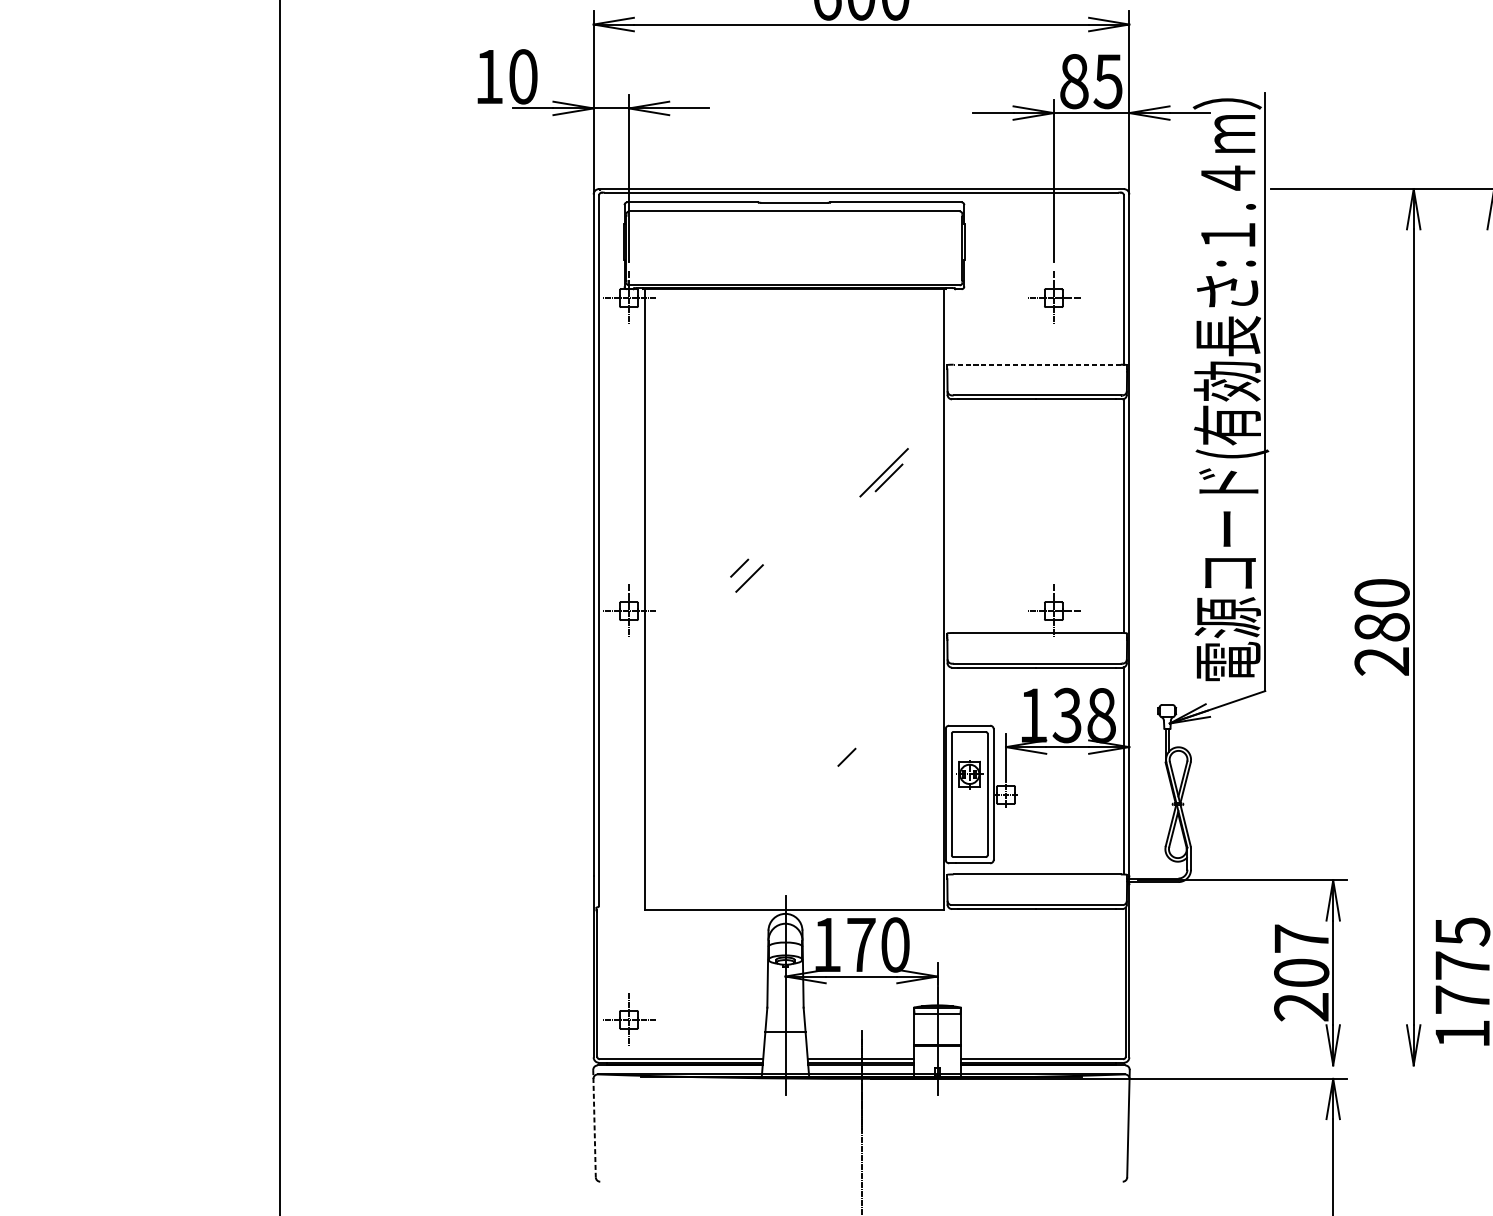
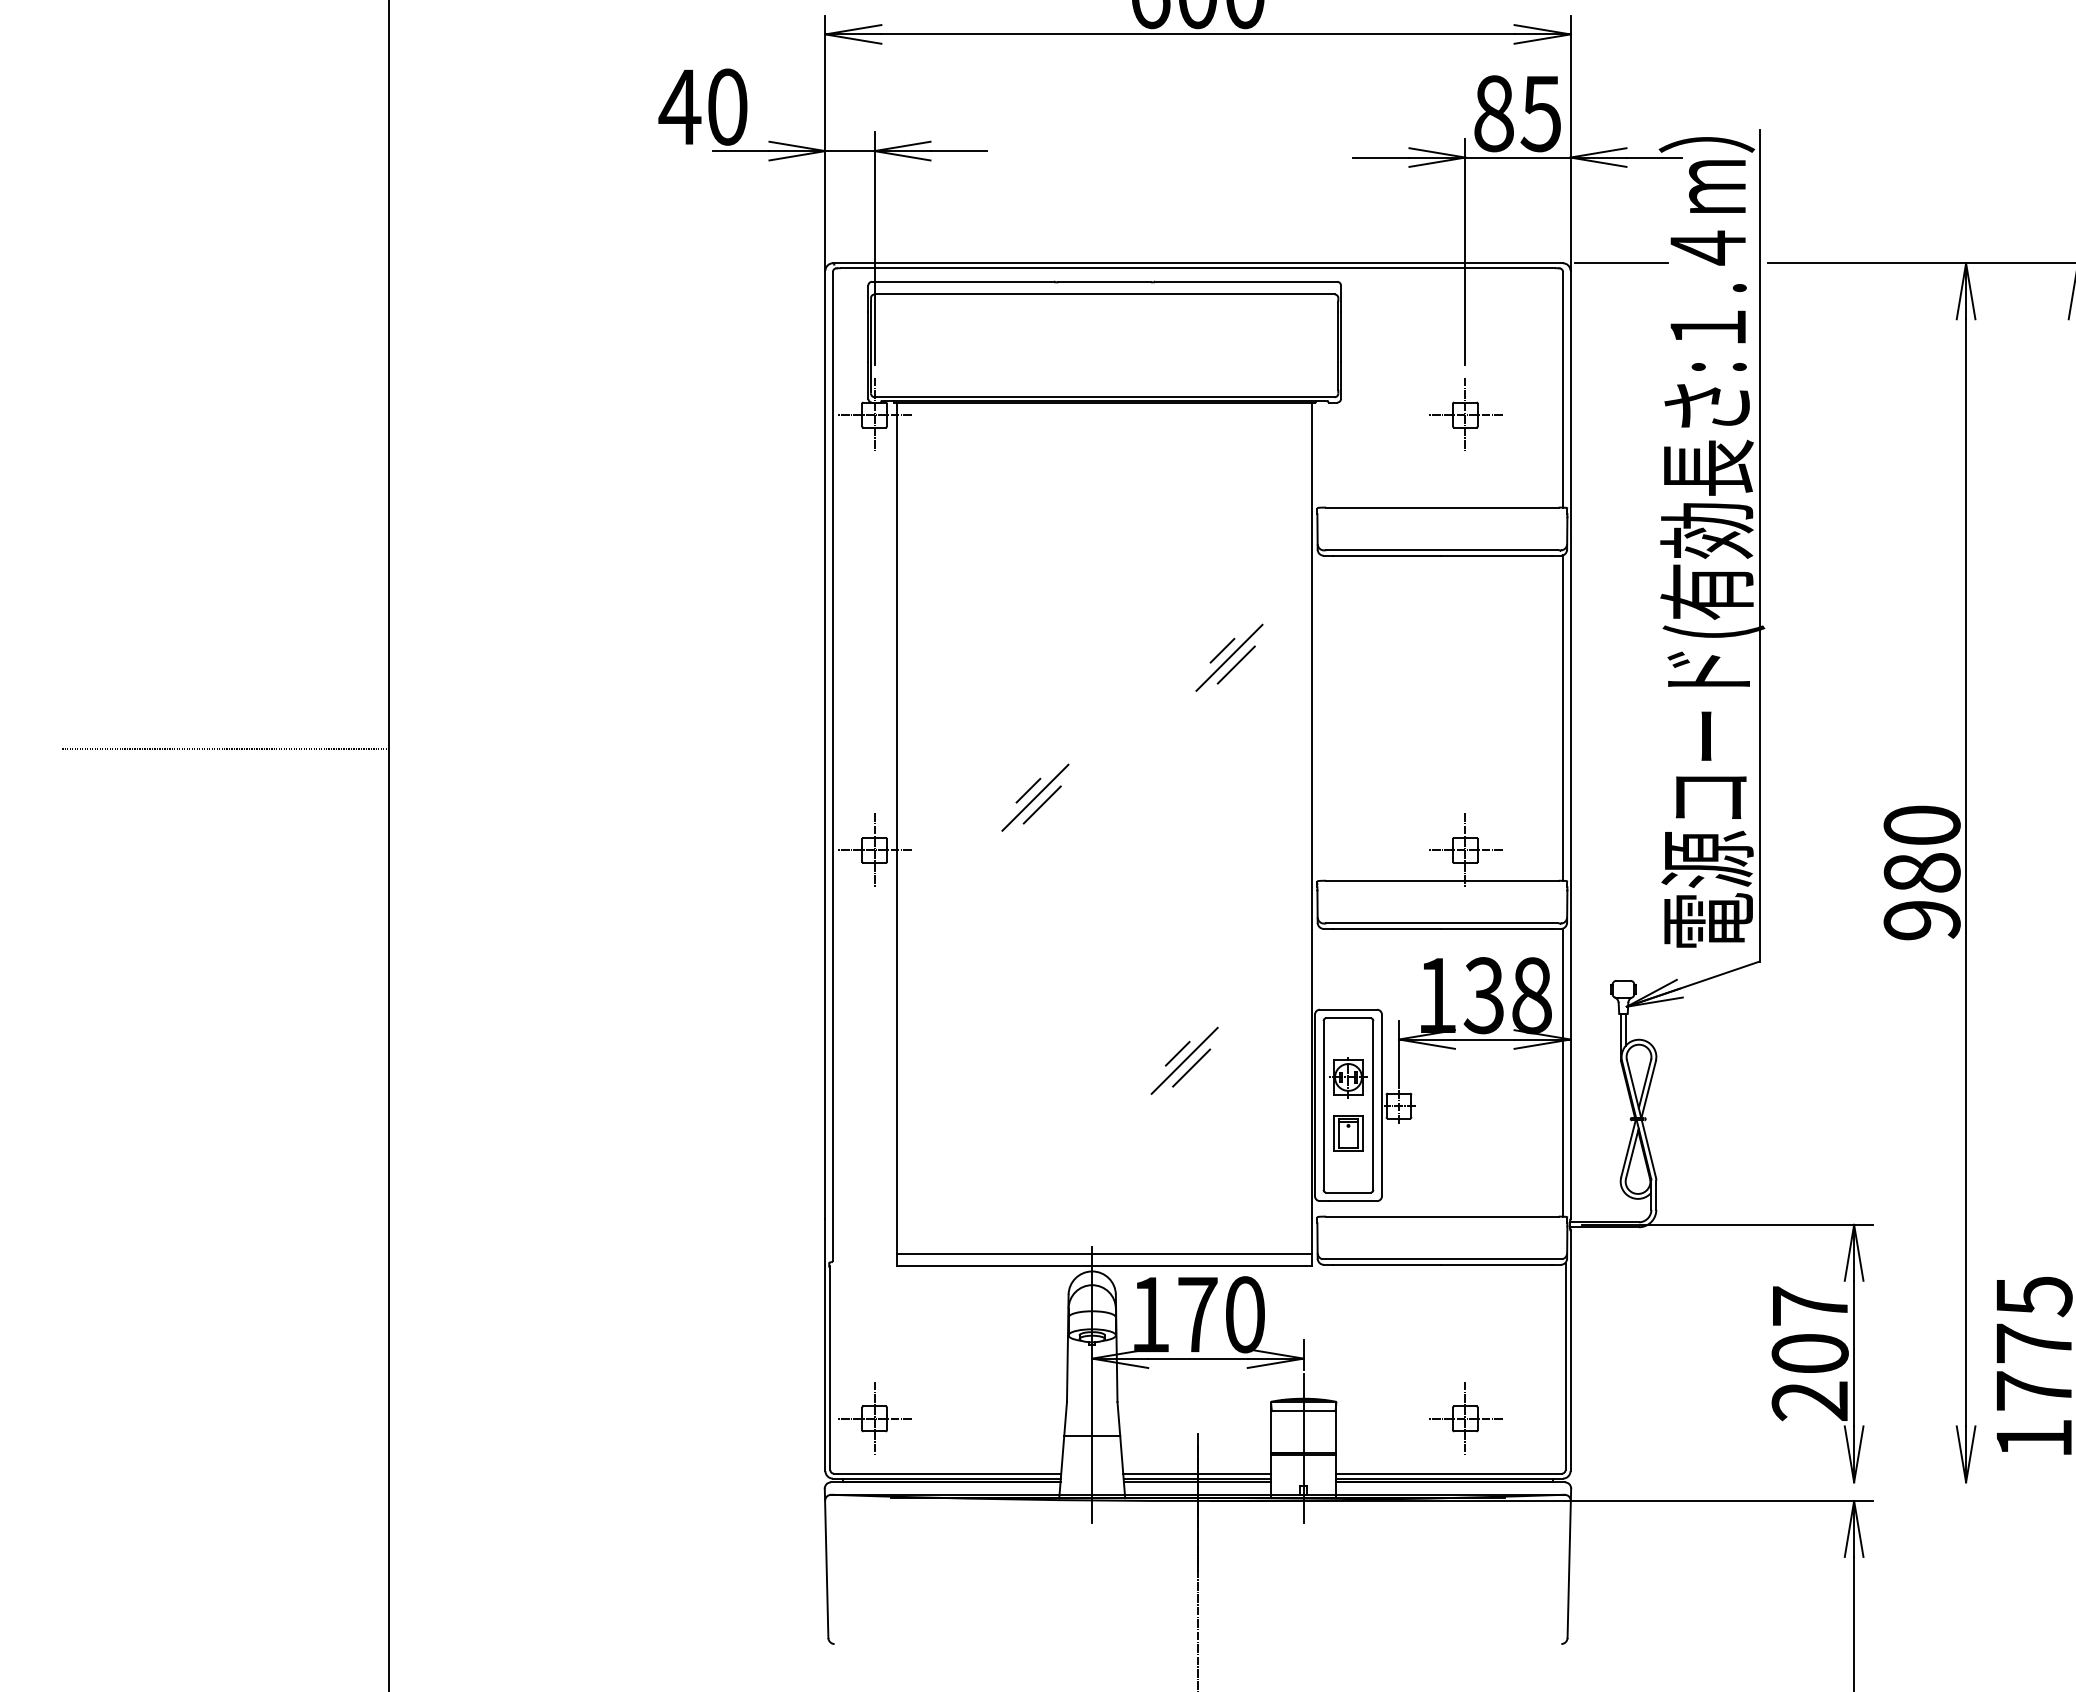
text: (488, 76) -> (679, 106), 10 -> 40
line: (1165, 189) -> (1621, 263), added
line: (1036, 364) -> (1441, 507), dashed -> solid
line: (879, 467) -> (1222, 650), added
line: (162, 538) -> (225, 749), added
line: (744, 573) -> (1035, 797), added
text: (1382, 661) -> (1922, 920), 280 -> 980
line: (851, 762) -> (1184, 1060), added
line: (856, 767) -> (1191, 1067), added
part: (969, 814) -> (1348, 1133), added
line: (794, 900) -> (1104, 1253), added
part: (1053, 1019) -> (1465, 1418), added
line: (594, 1123) -> (826, 1563), dashed -> solid

